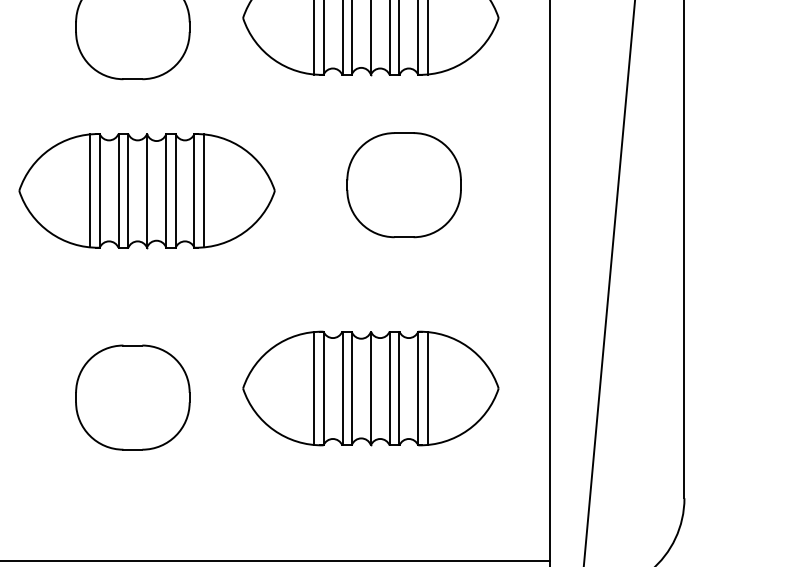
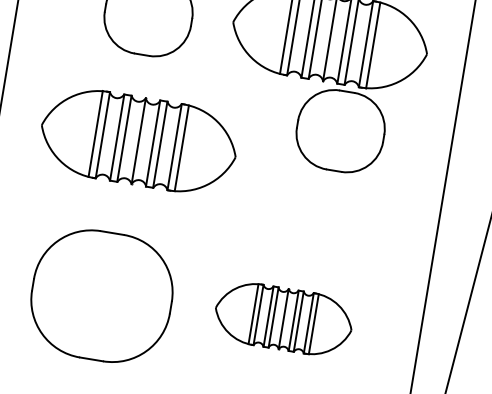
part: (403, 185) -> (340, 131), moved
part: (370, 388) -> (283, 319), size x0.7
part: (132, 397) -> (101, 296), size x1.6

